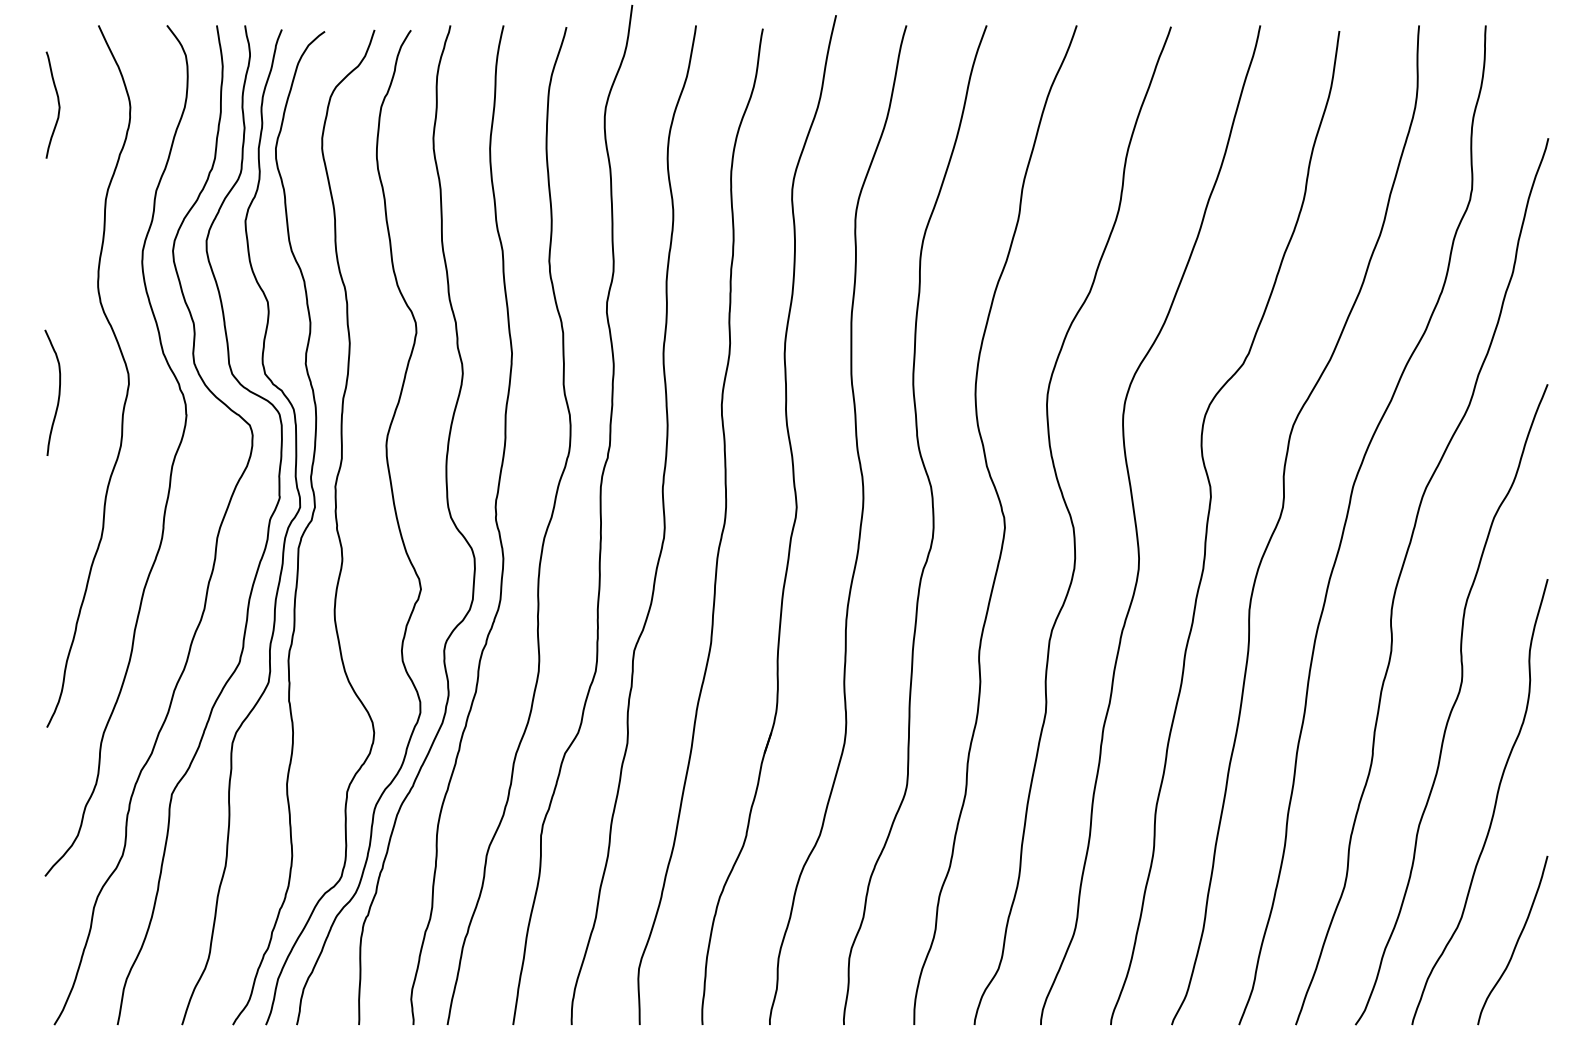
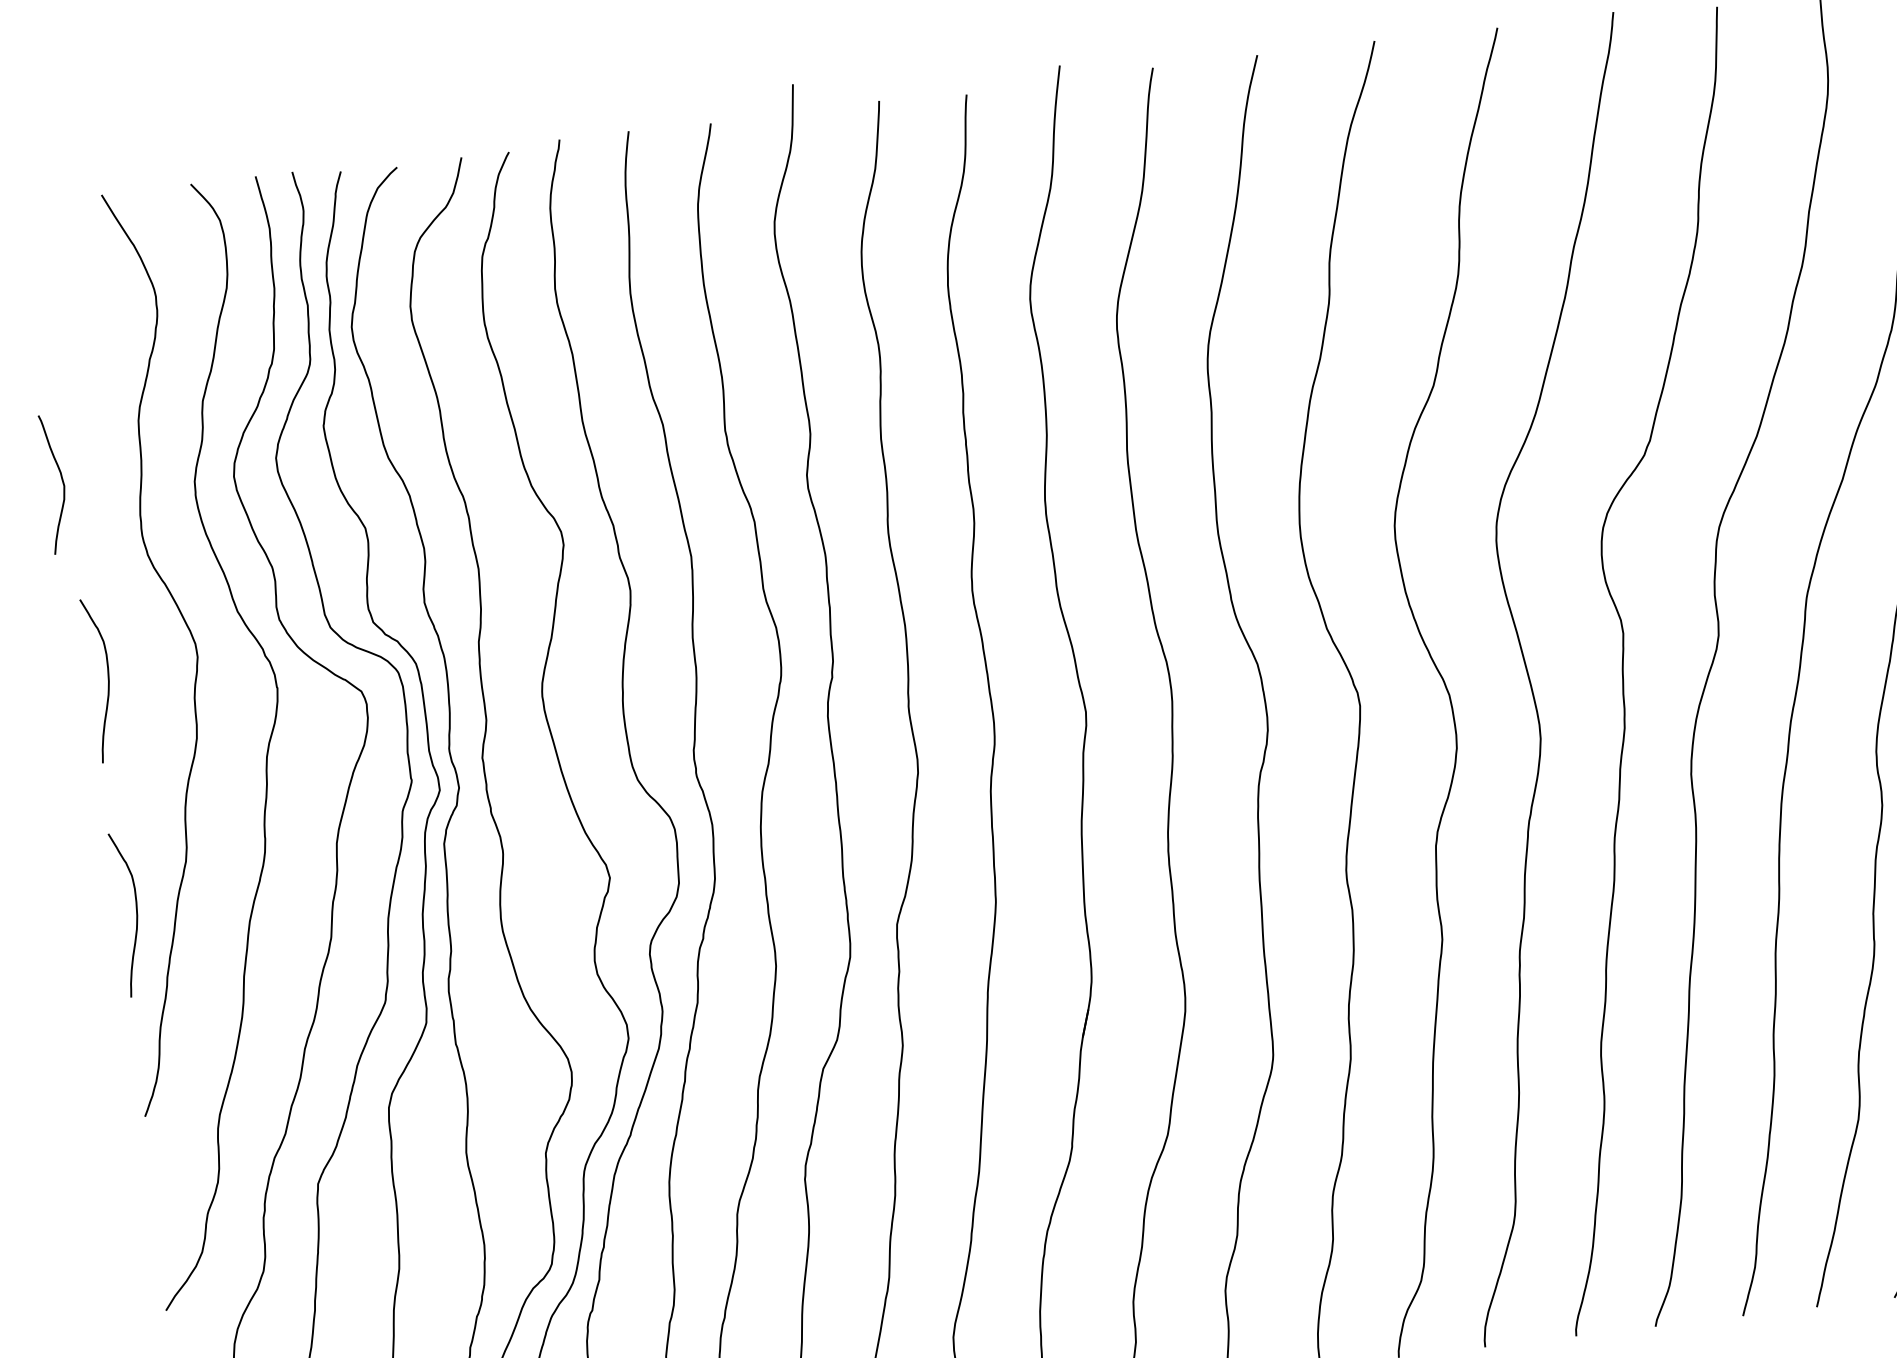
curve: (57, 101) -> (60, 478), moved
curve: (58, 572) -> (135, 913), added

